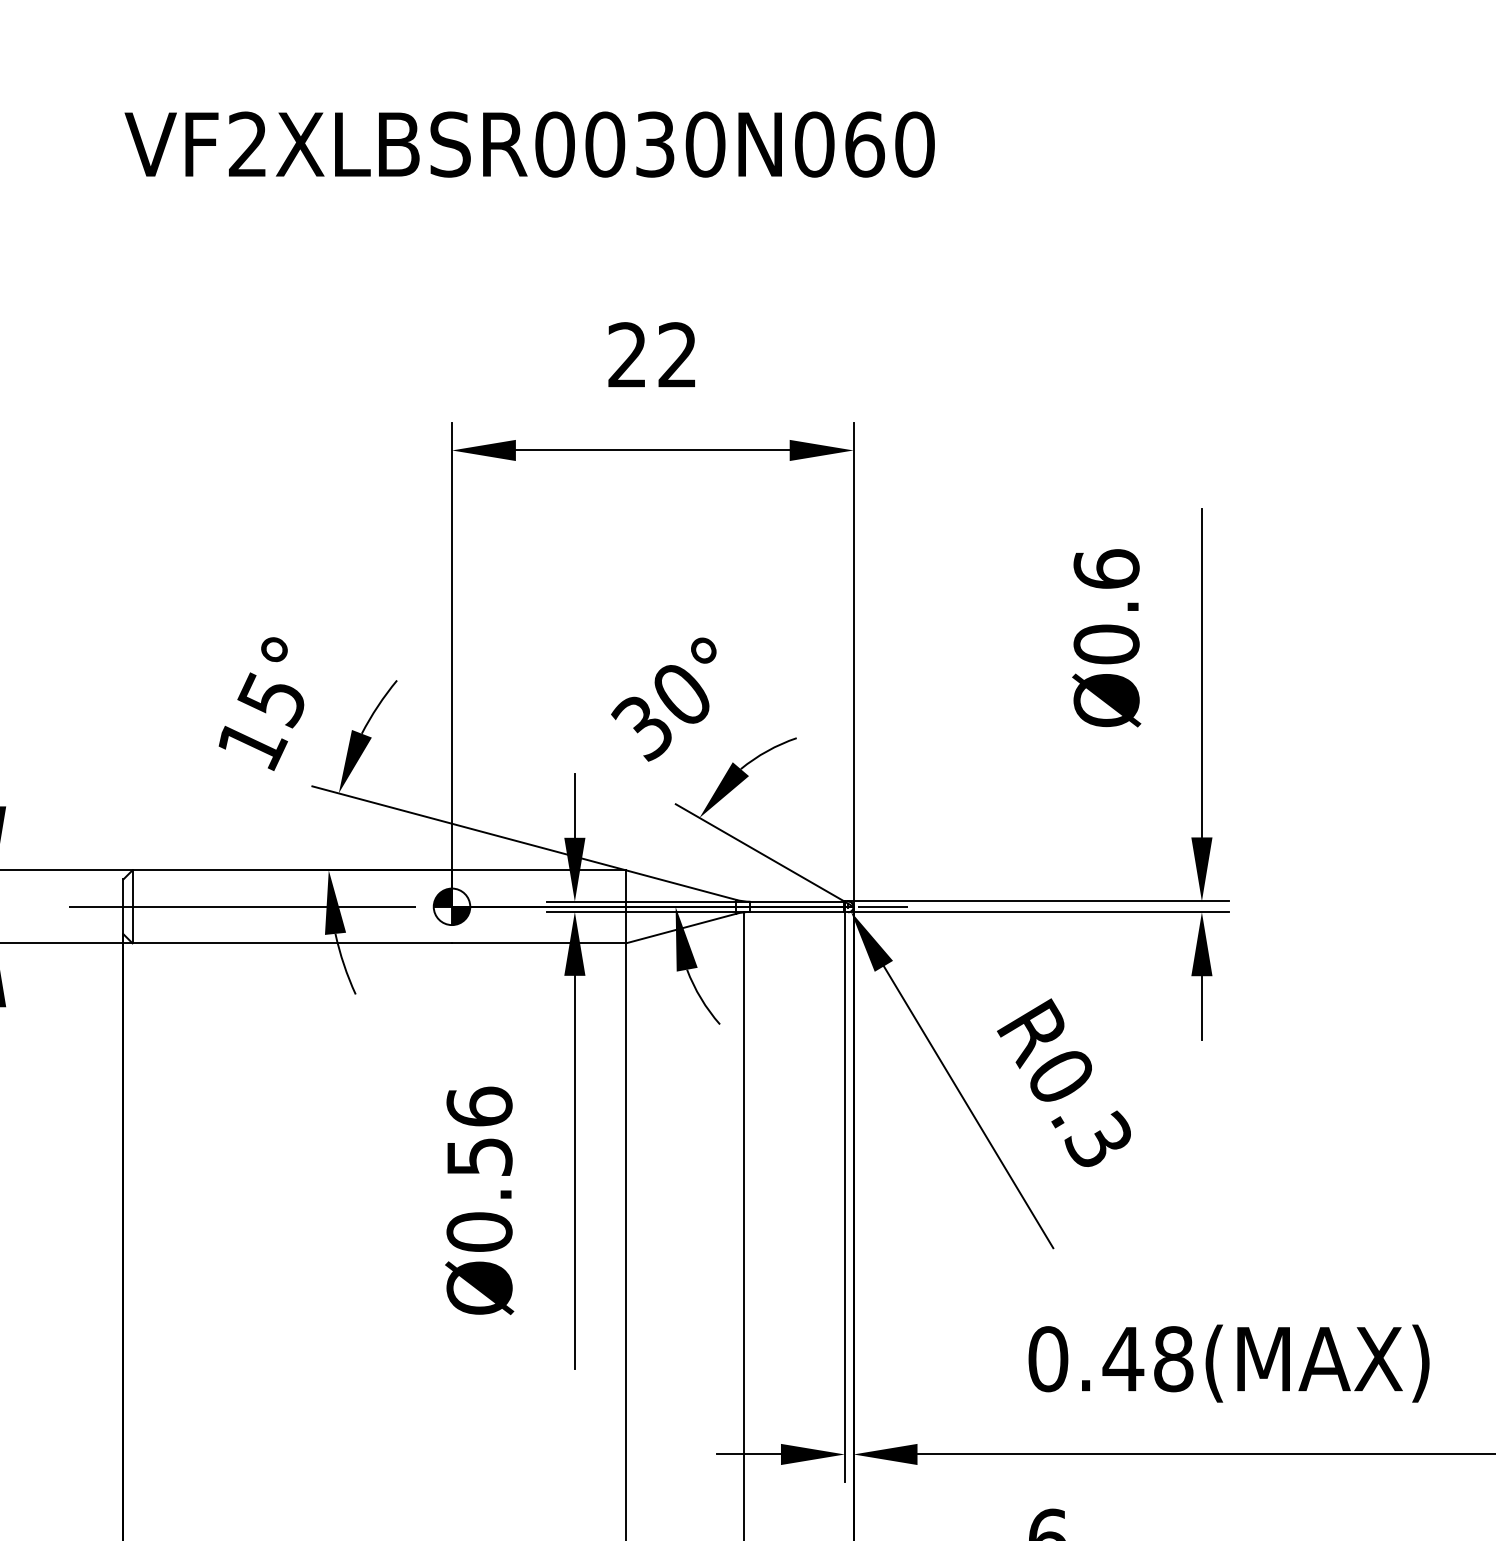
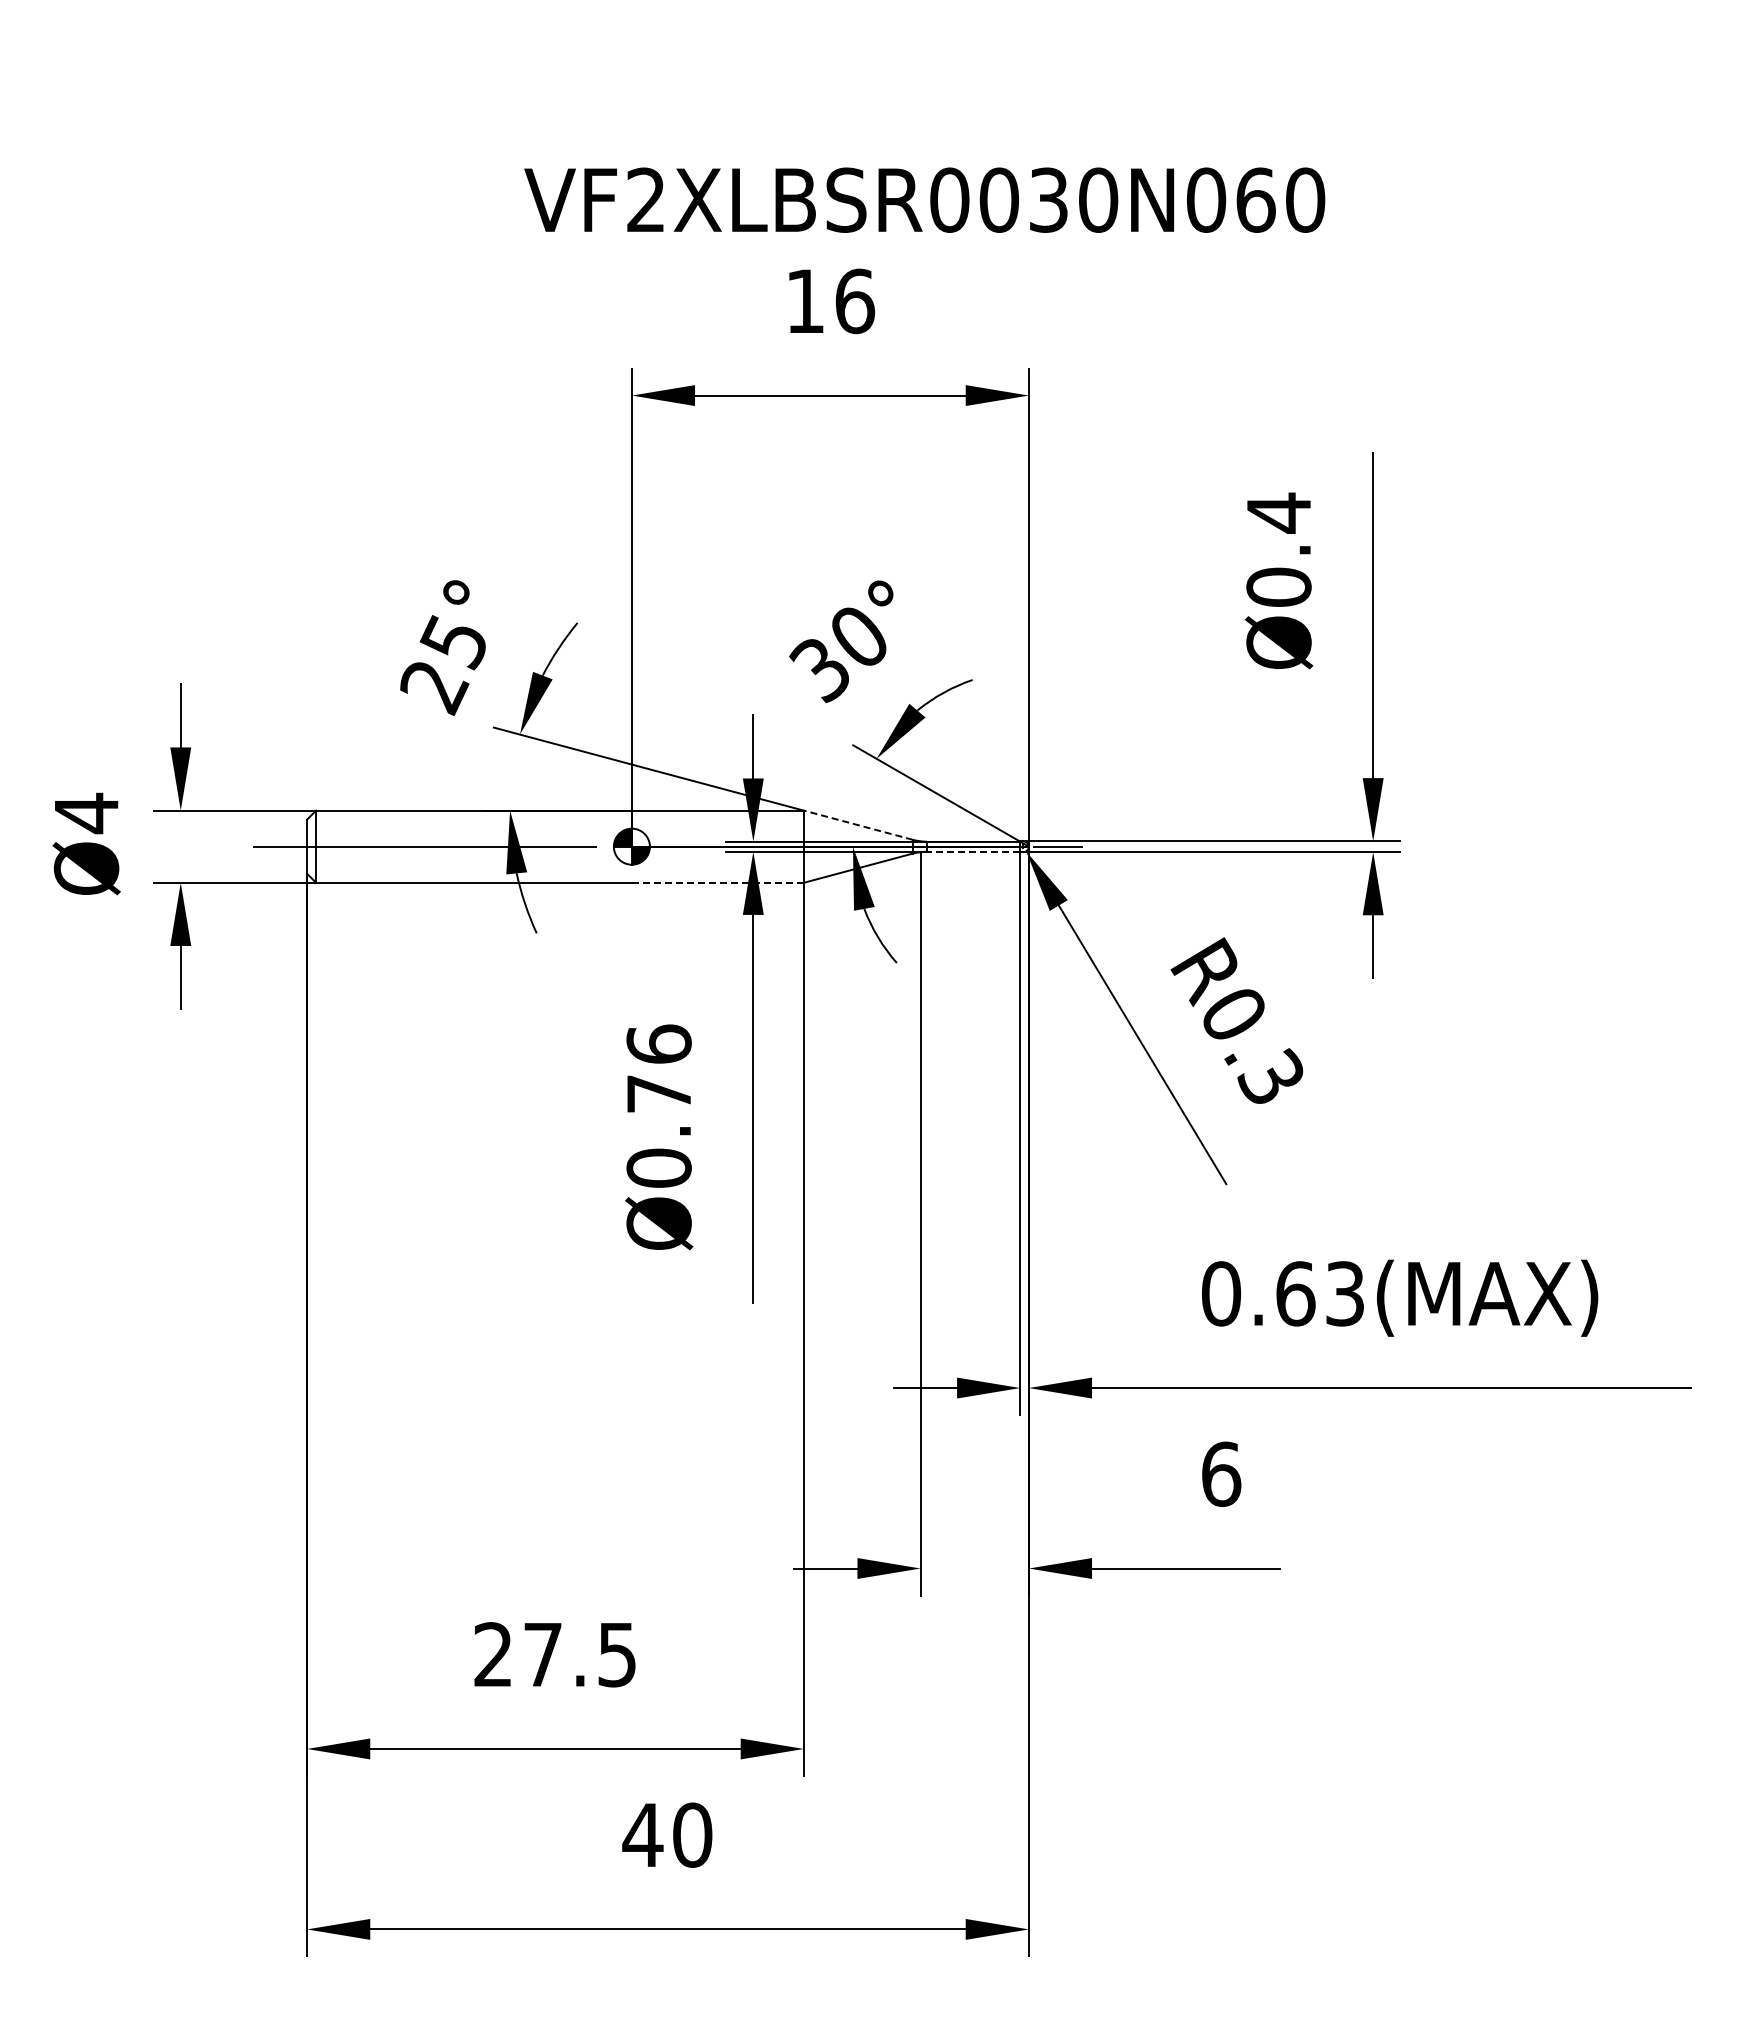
text: (529, 143) -> (924, 199), moved
text: (652, 355) -> (830, 301), 22 -> 16
text: (1106, 568) -> (1278, 512), Ø0.6 -> Ø0.4
text: (252, 747) -> (434, 689), 15° -> 25°
line: (680, 885) -> (857, 825), solid -> dashed
line: (797, 911) -> (973, 851), solid -> dashed
line: (539, 943) -> (718, 882), solid -> dashed
text: (479, 1156) -> (659, 1093), Ø0.56 -> Ø0.76
text: (1147, 1358) -> (1319, 1293), 0.48(MAX) -> 0.63(MAX)

